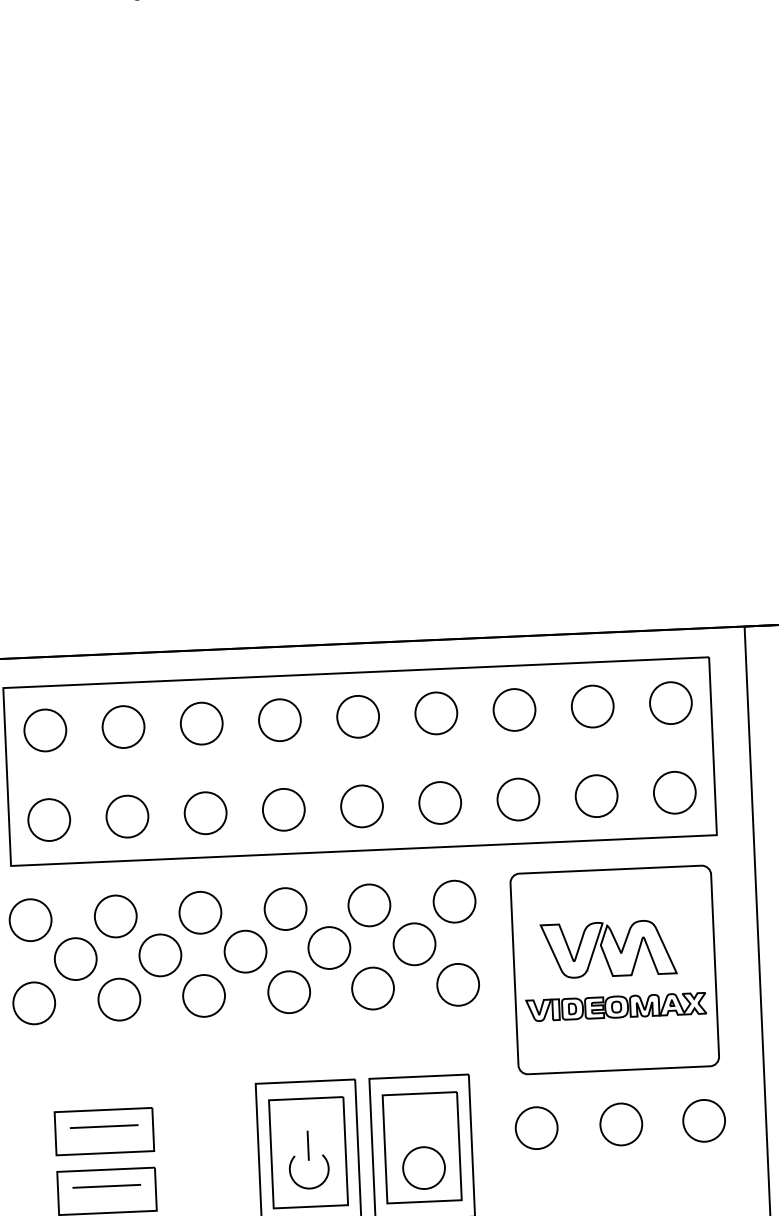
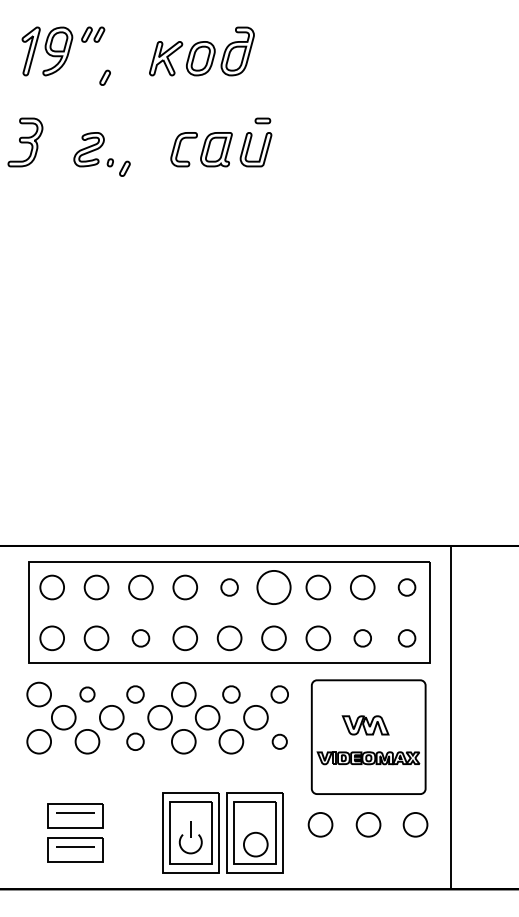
part: (669, 703) -> (406, 587), size x0.7
part: (435, 713) -> (273, 587), size x1.4
part: (357, 716) -> (229, 587), size x0.7
part: (673, 793) -> (406, 638), size x0.7
part: (596, 796) -> (362, 638), size x0.7
part: (204, 813) -> (140, 638), size x0.7
part: (454, 901) -> (279, 694), size x0.7
part: (369, 905) -> (231, 694), size x0.7
part: (200, 912) -> (135, 694), size x0.7
part: (115, 916) -> (87, 694), size x0.6
part: (608, 949) -> (365, 725), size x0.6
part: (457, 984) -> (279, 741), size x0.6
part: (204, 995) -> (135, 741), size x0.7

